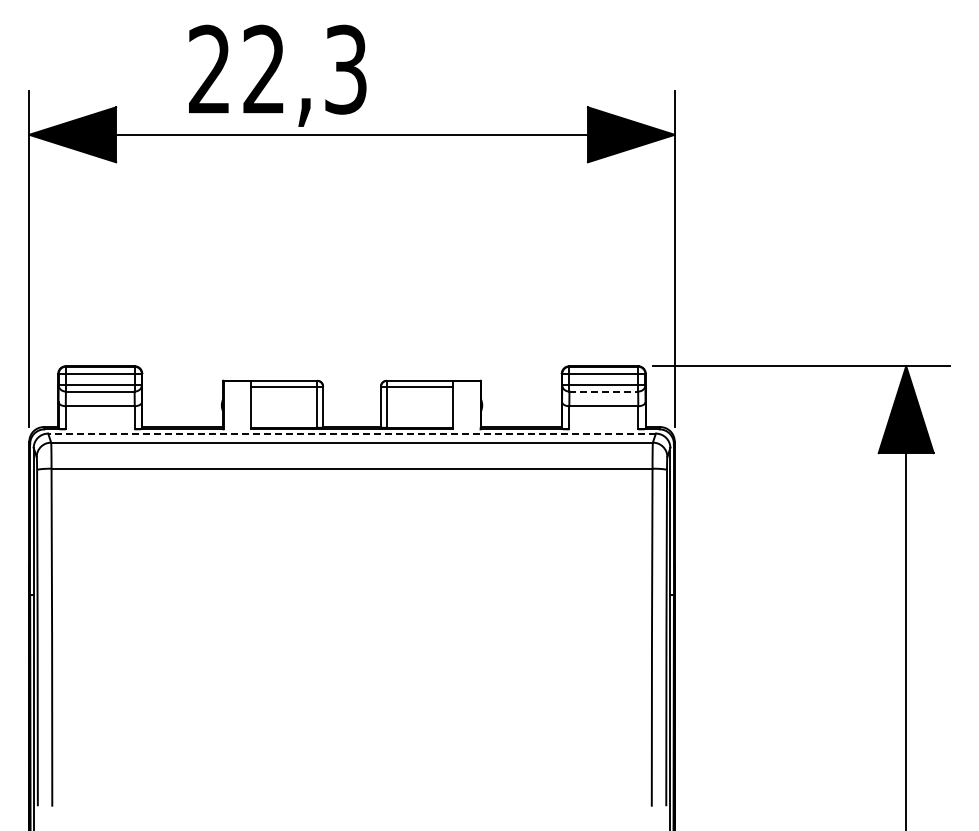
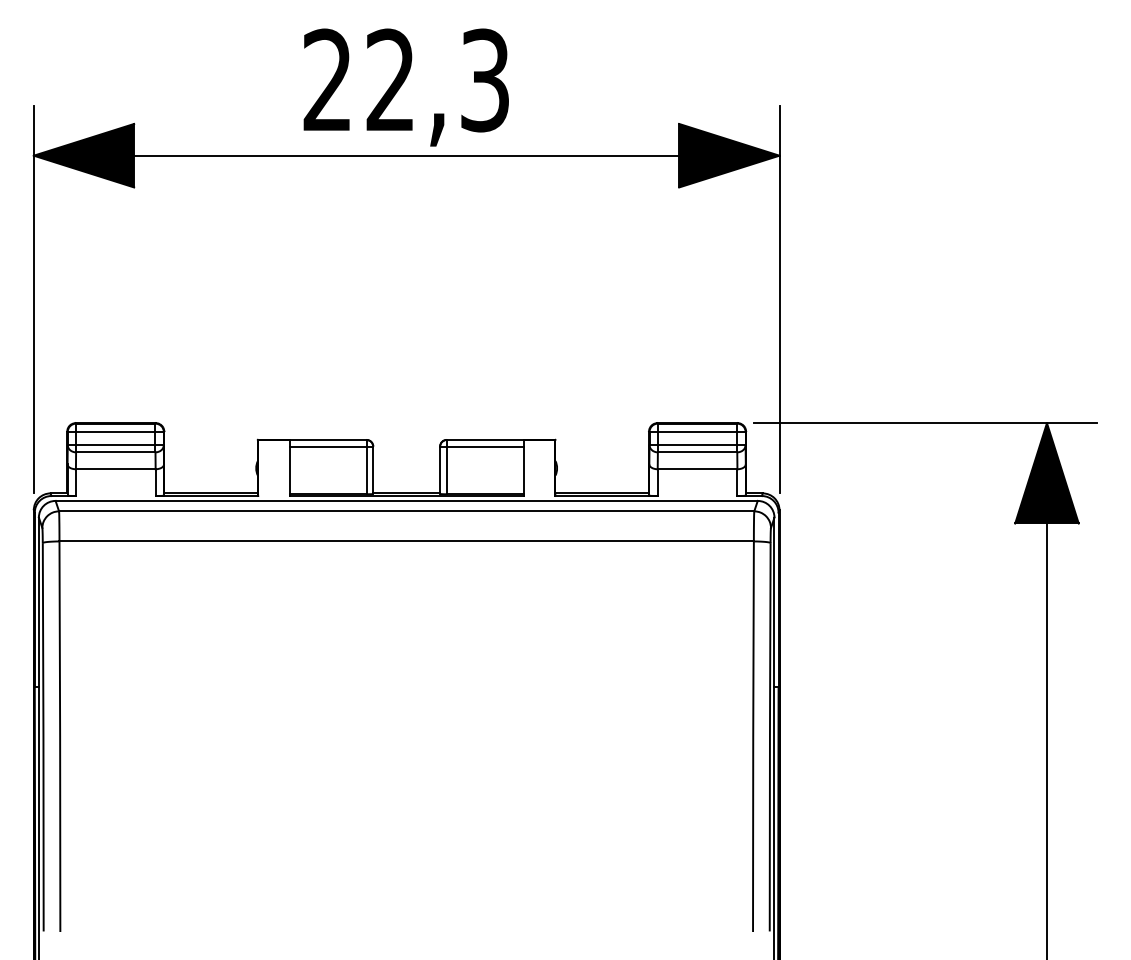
text: (277, 75) -> (406, 87), moved
line: (604, 391) -> (698, 452), dashed -> solid
line: (352, 433) -> (407, 500), dashed -> solid

